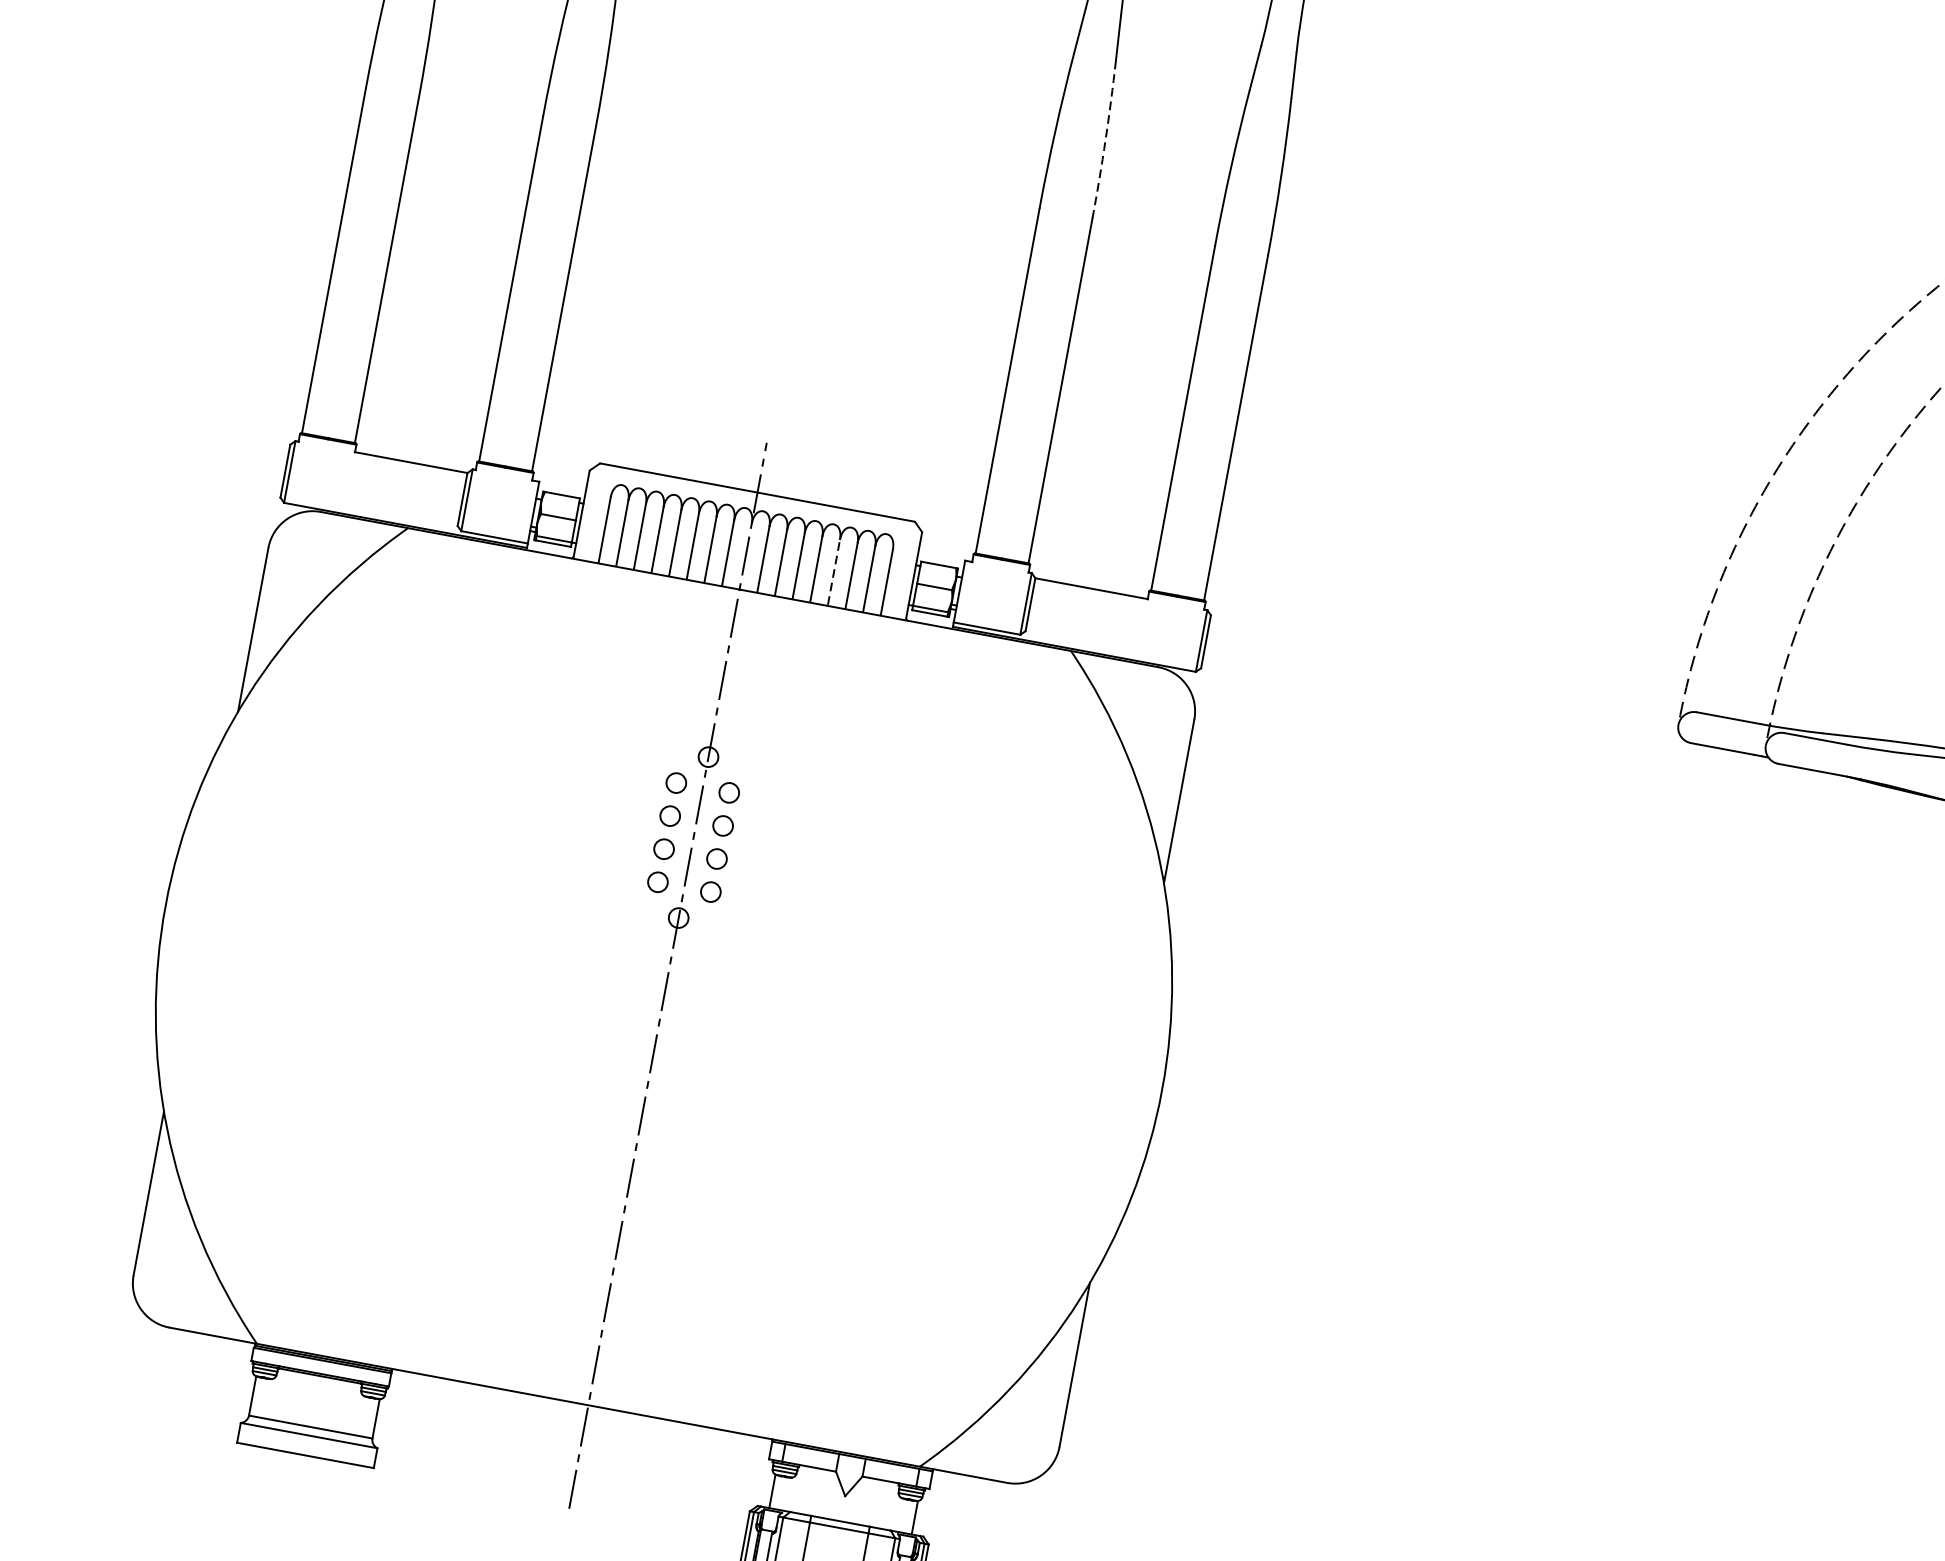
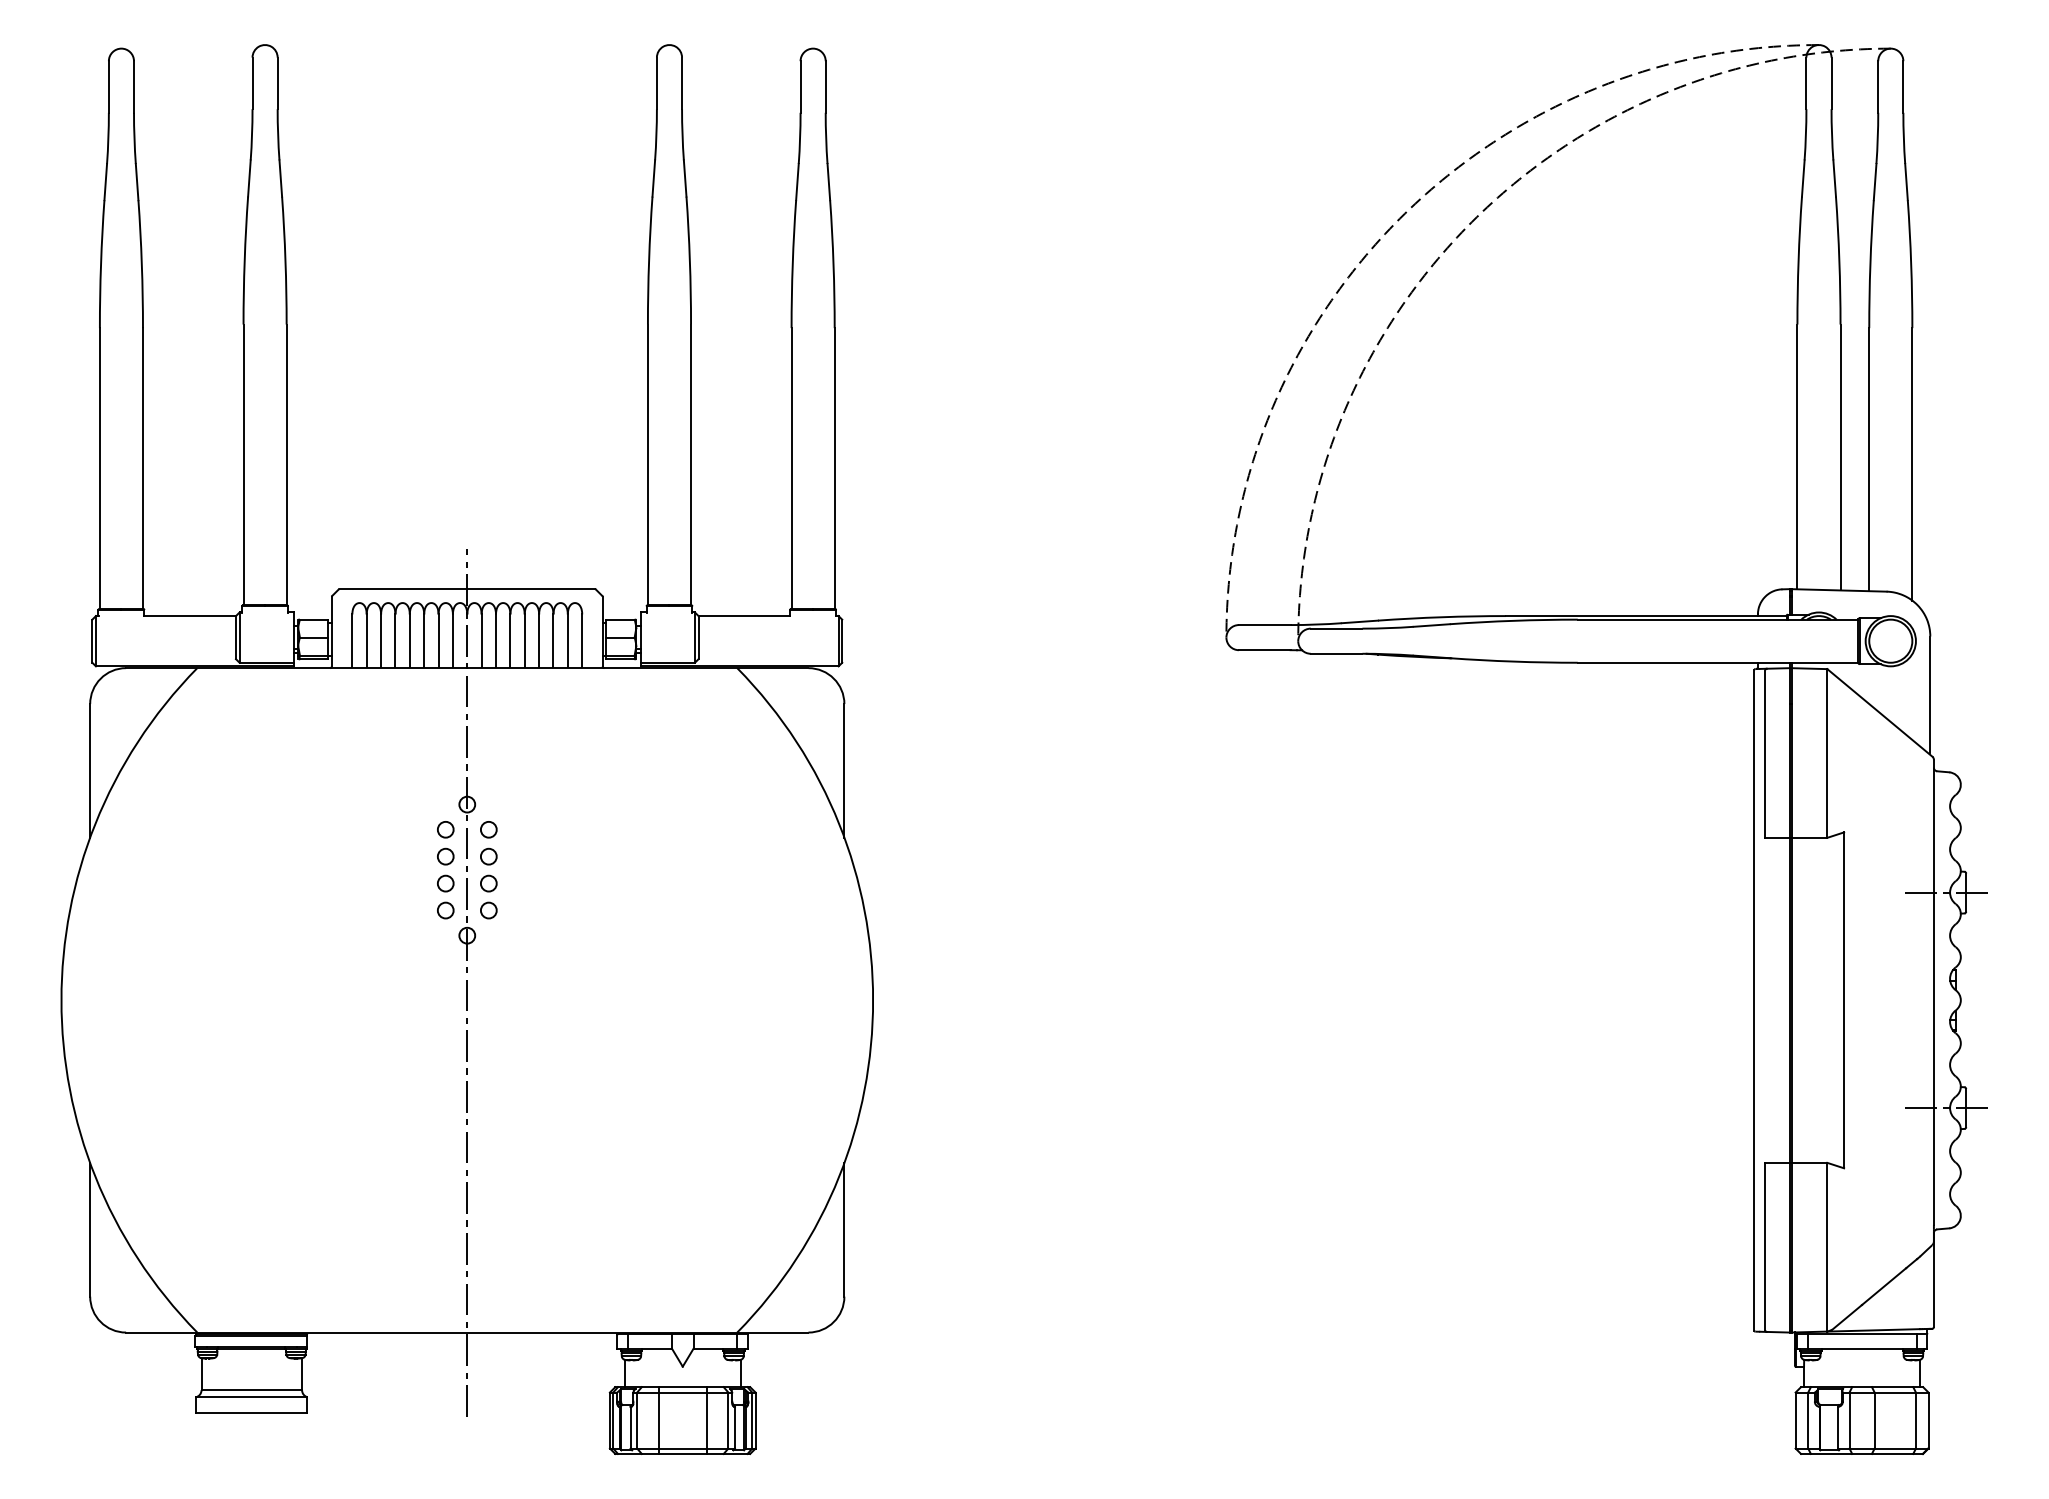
arc: (1105, 139) -> (689, 260), dashed -> solid
line: (834, 572) -> (539, 640), dashed -> solid

